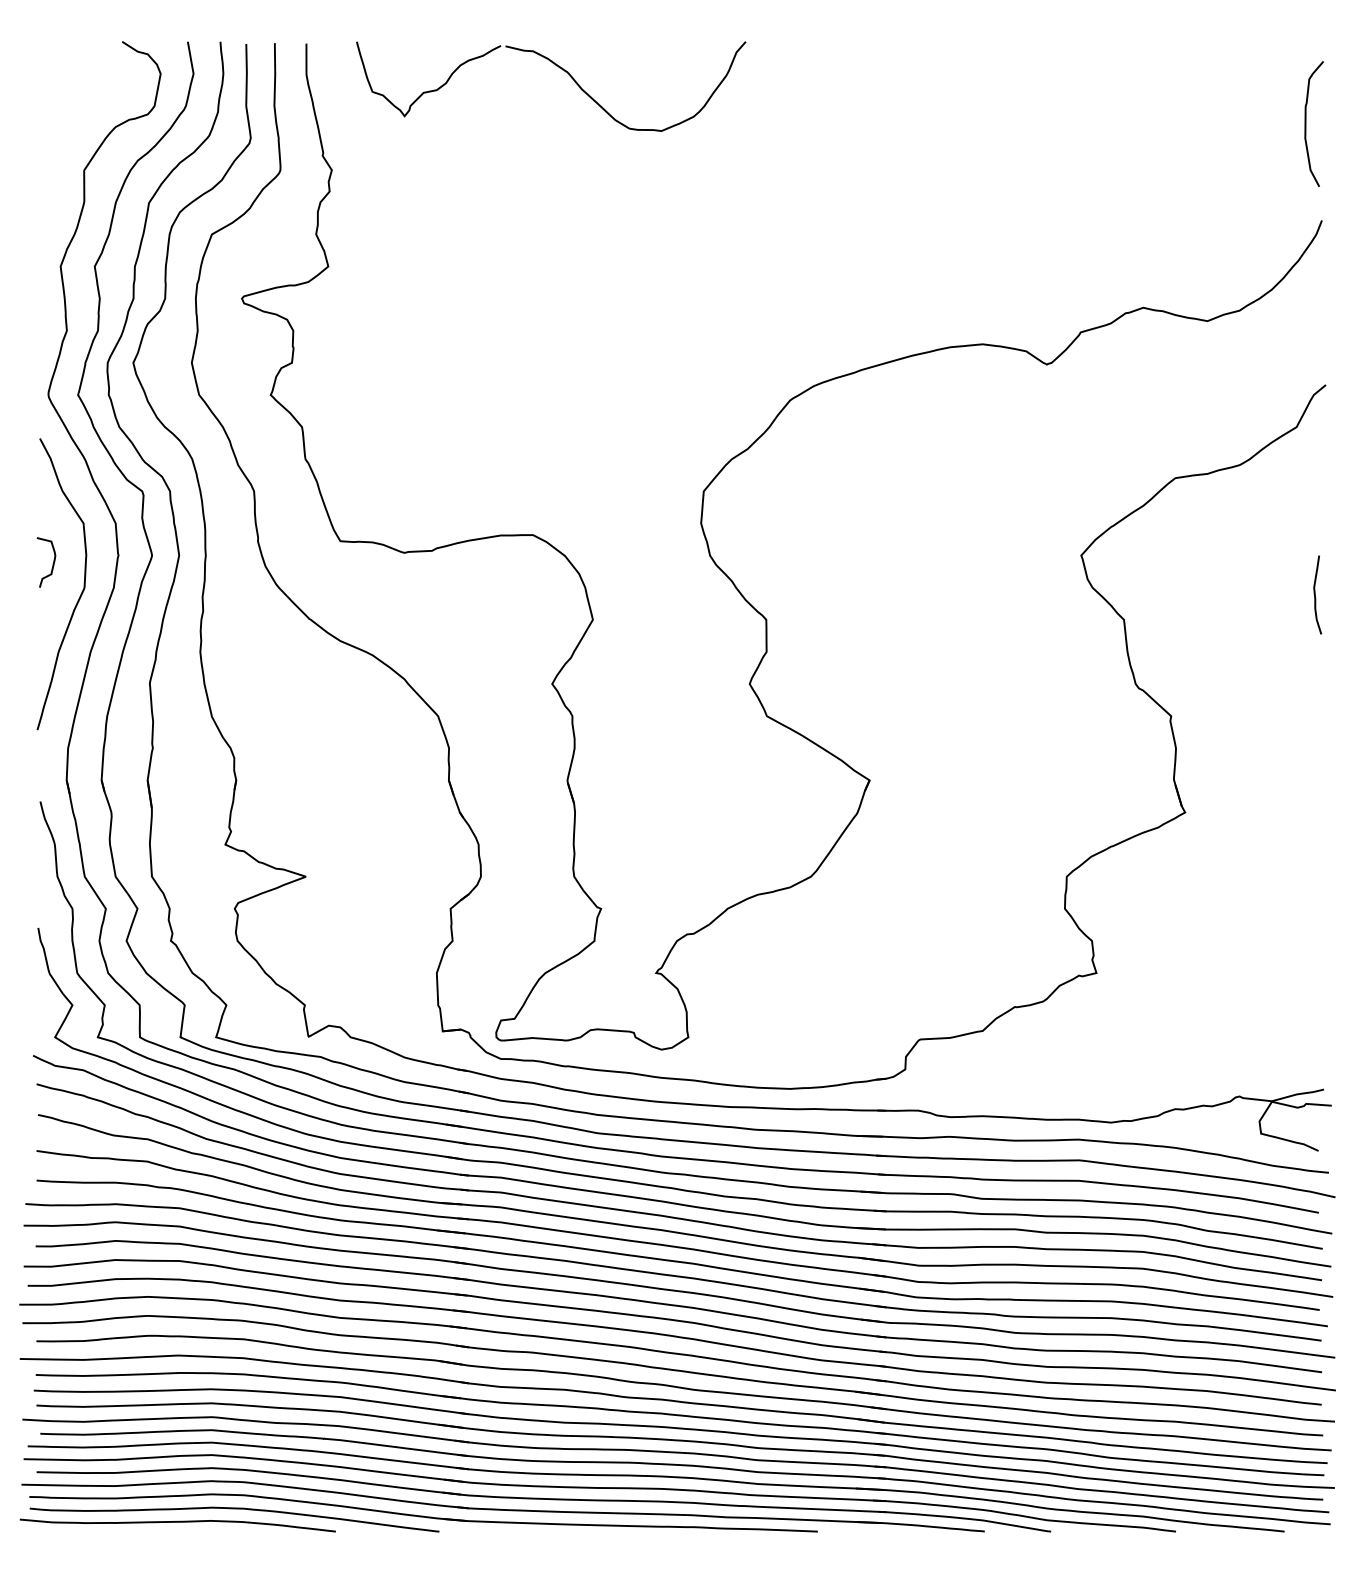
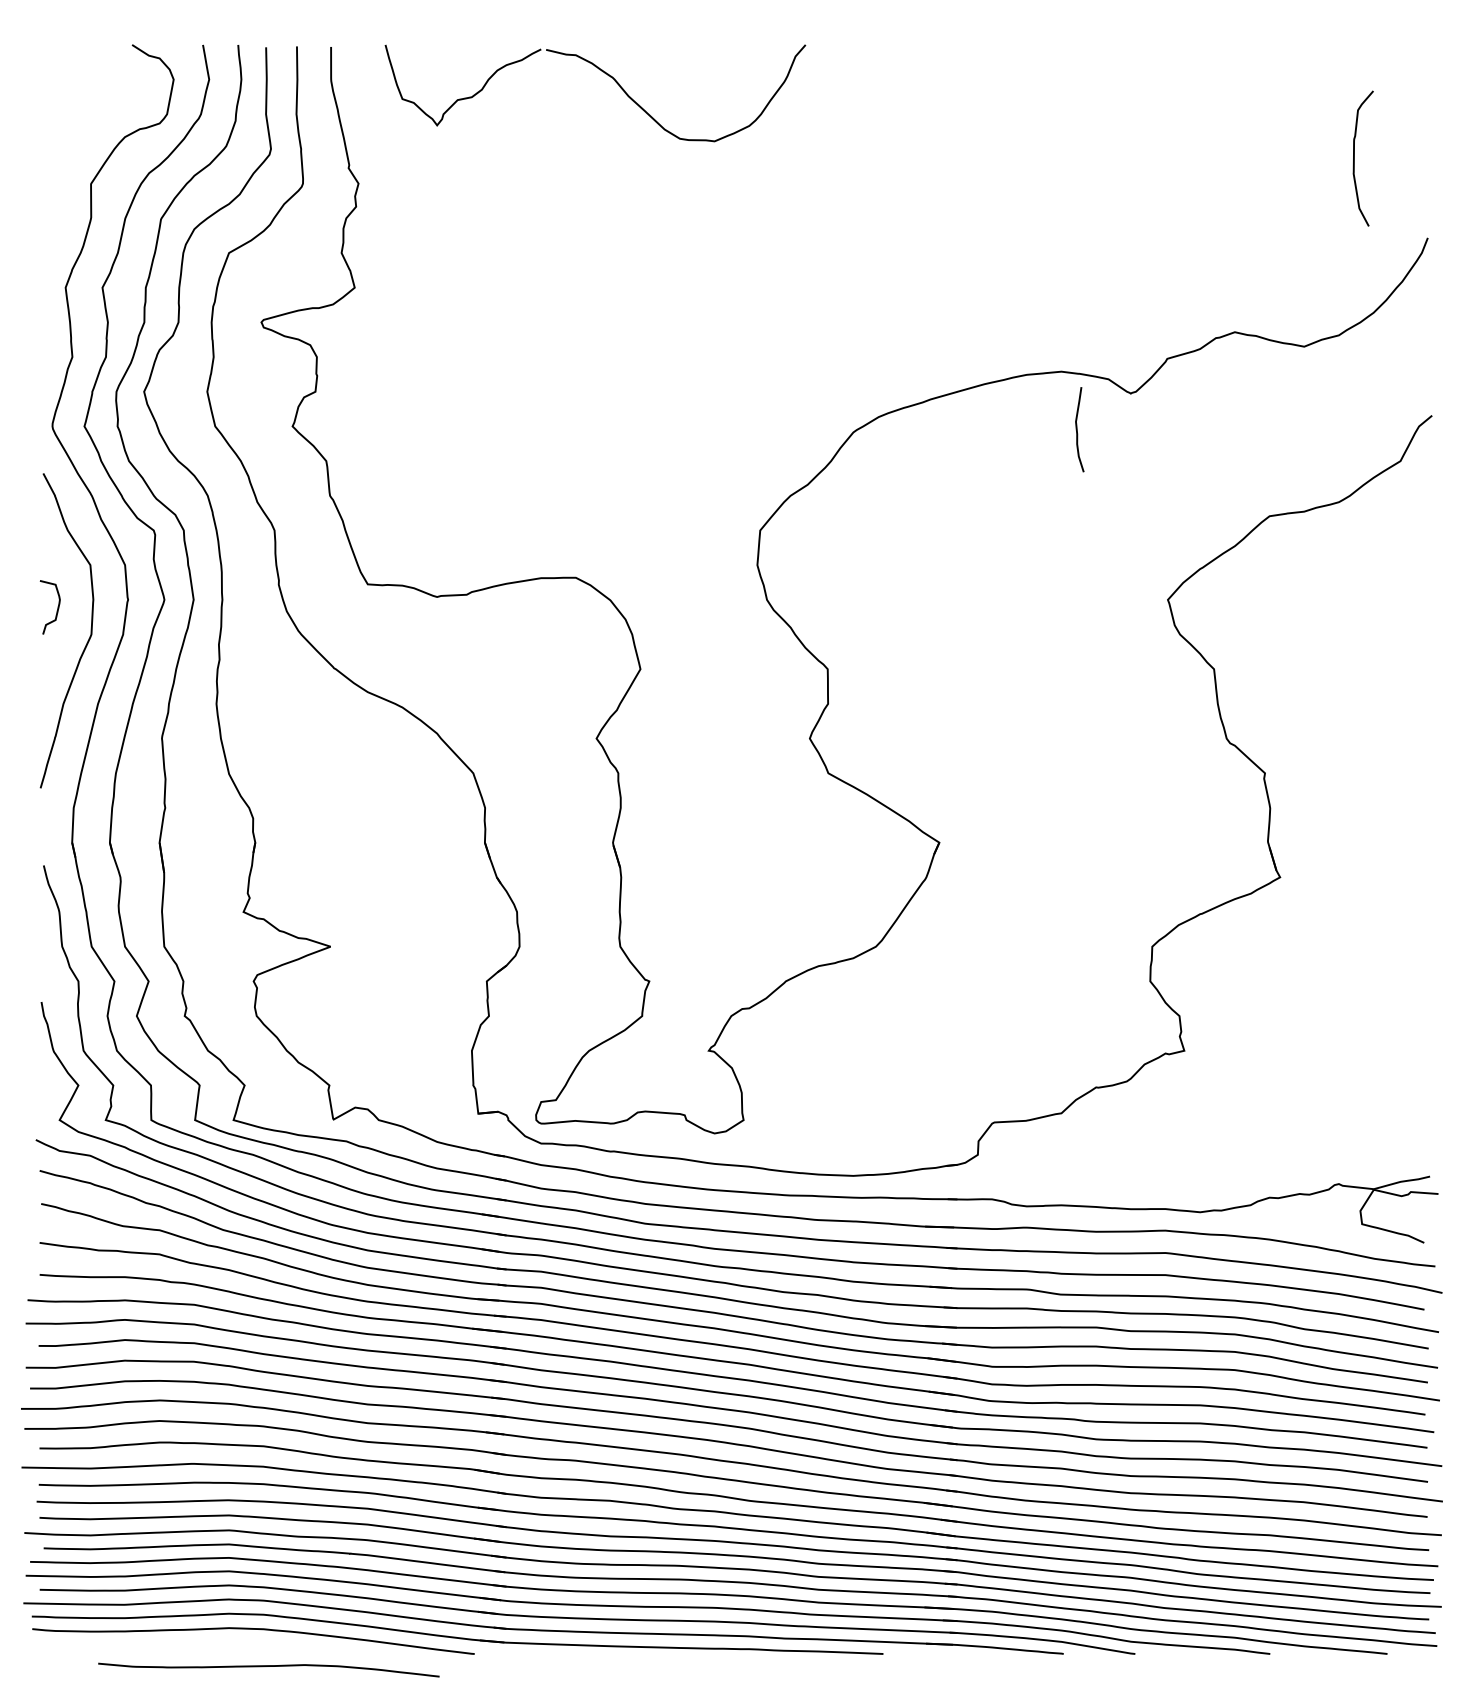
curve: (1306, 123) -> (1355, 158), moved
curve: (1315, 594) -> (1077, 429), moved
curve: (177, 1522) -> (268, 1666), moved

